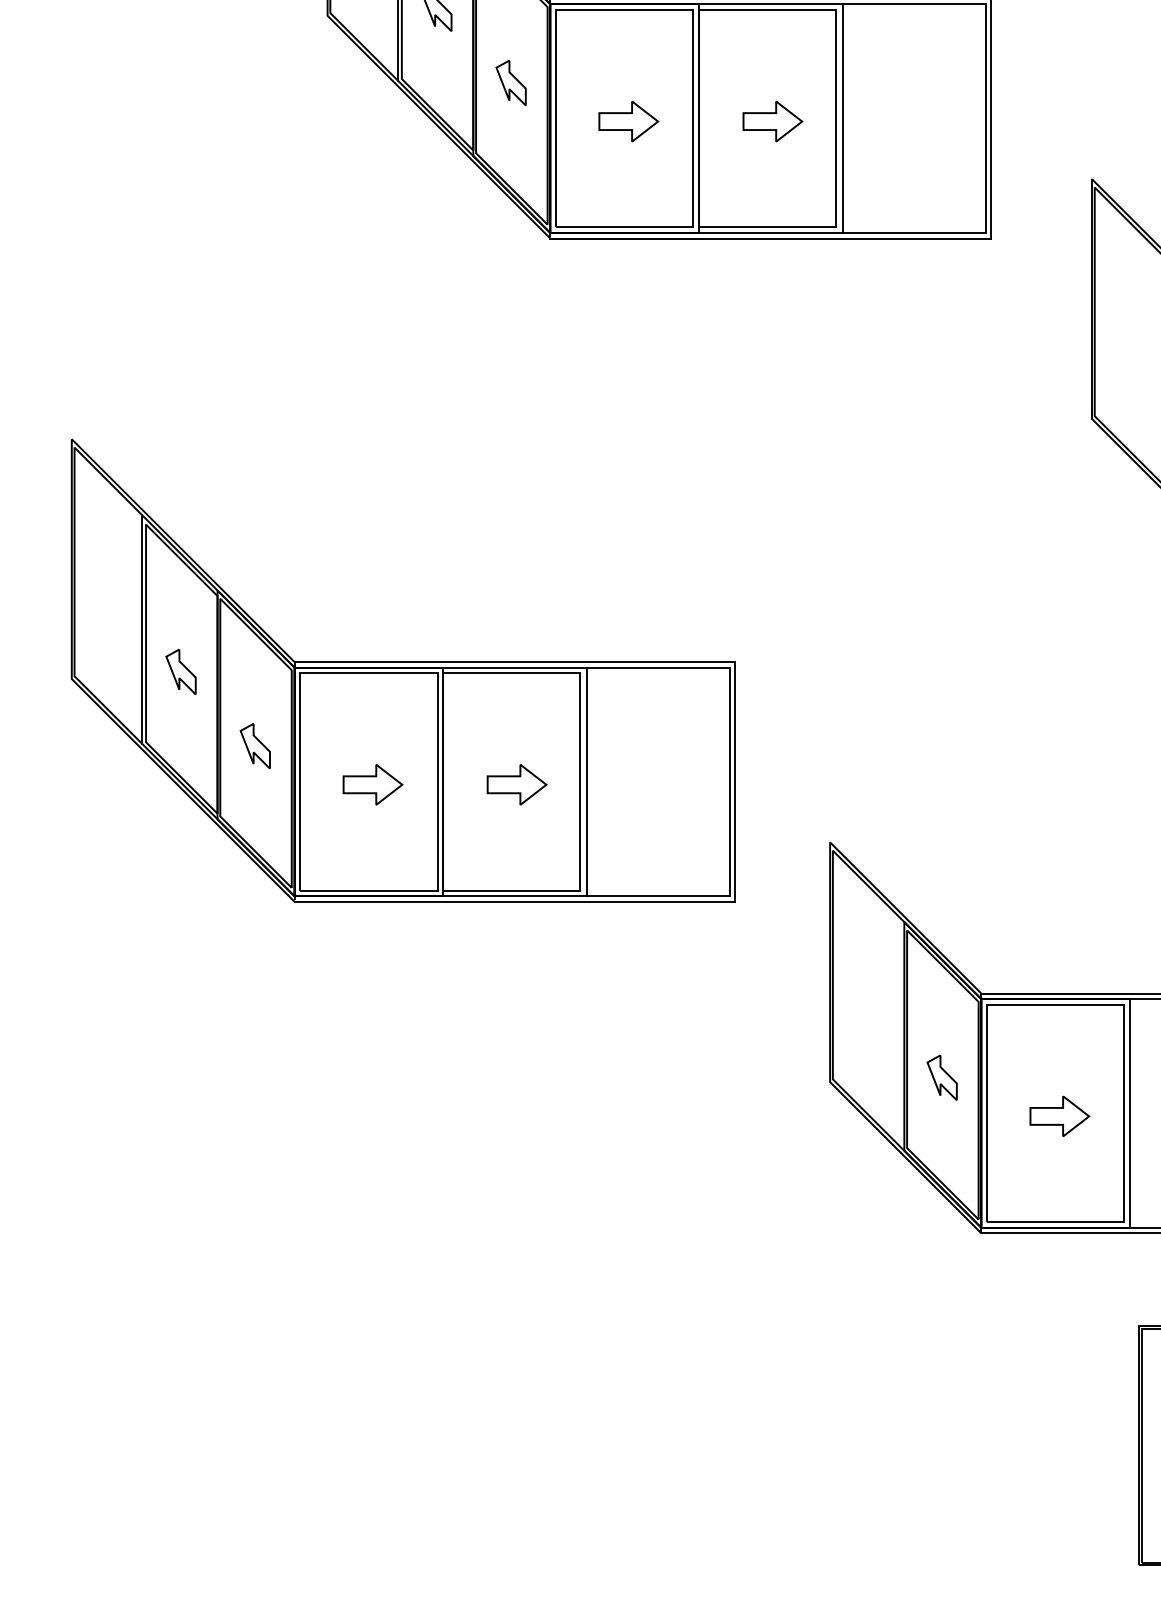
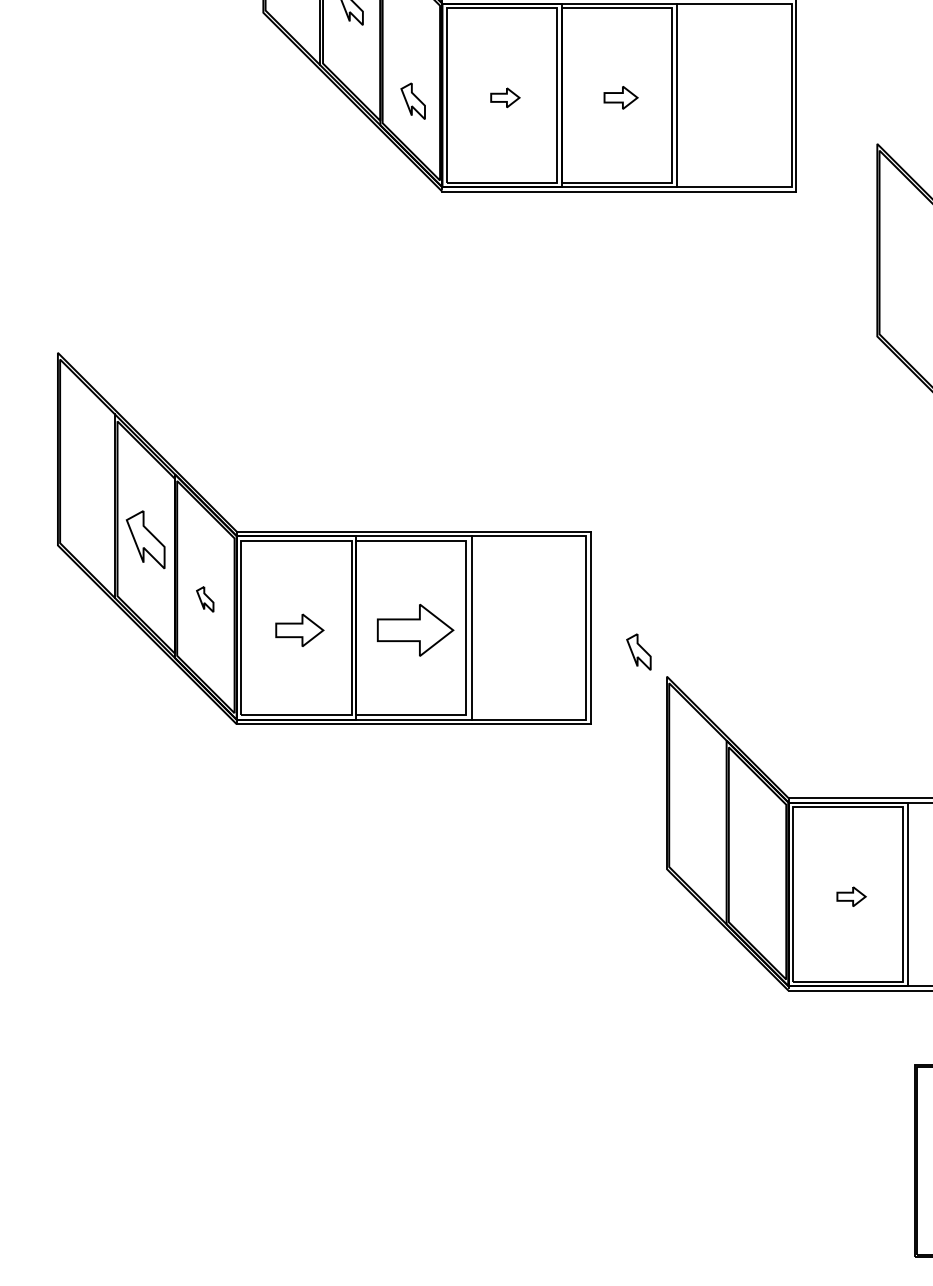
part: (510, 82) -> (412, 100), moved
part: (628, 121) -> (505, 97), size x0.6
part: (772, 121) -> (620, 97), size x0.7
part: (180, 671) -> (145, 539), size x1.6
part: (254, 746) -> (204, 599), size x0.7
part: (516, 784) -> (415, 630), size x1.6
part: (941, 1077) -> (638, 651), moved
part: (1059, 1116) -> (851, 896), size x0.6

